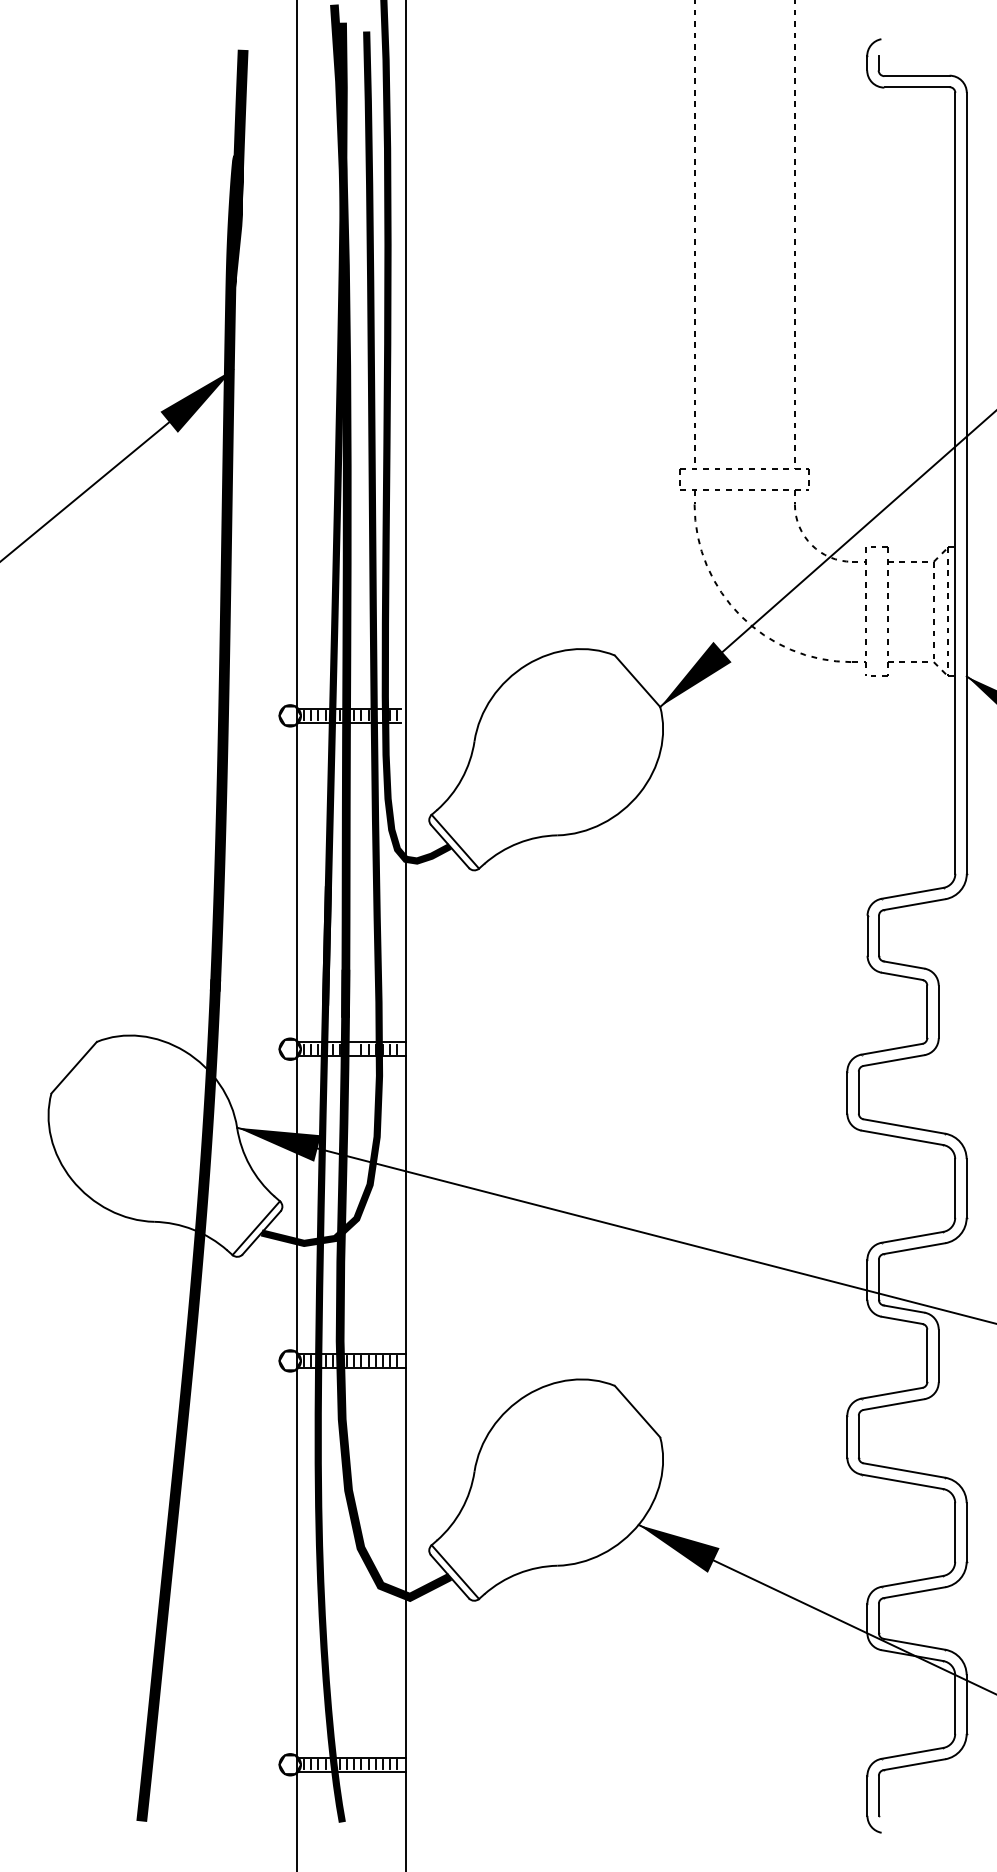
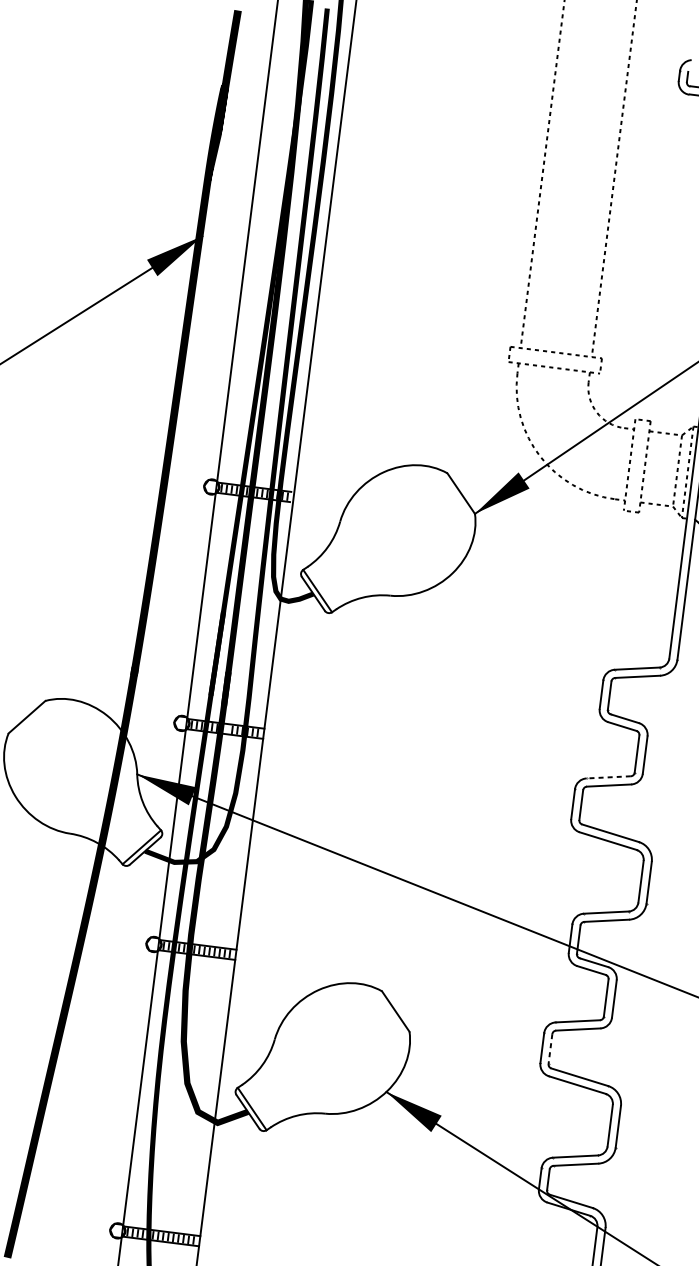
line: (892, 1049) -> (609, 777), solid -> dashed
line: (858, 1437) -> (550, 1049), solid -> dashed

